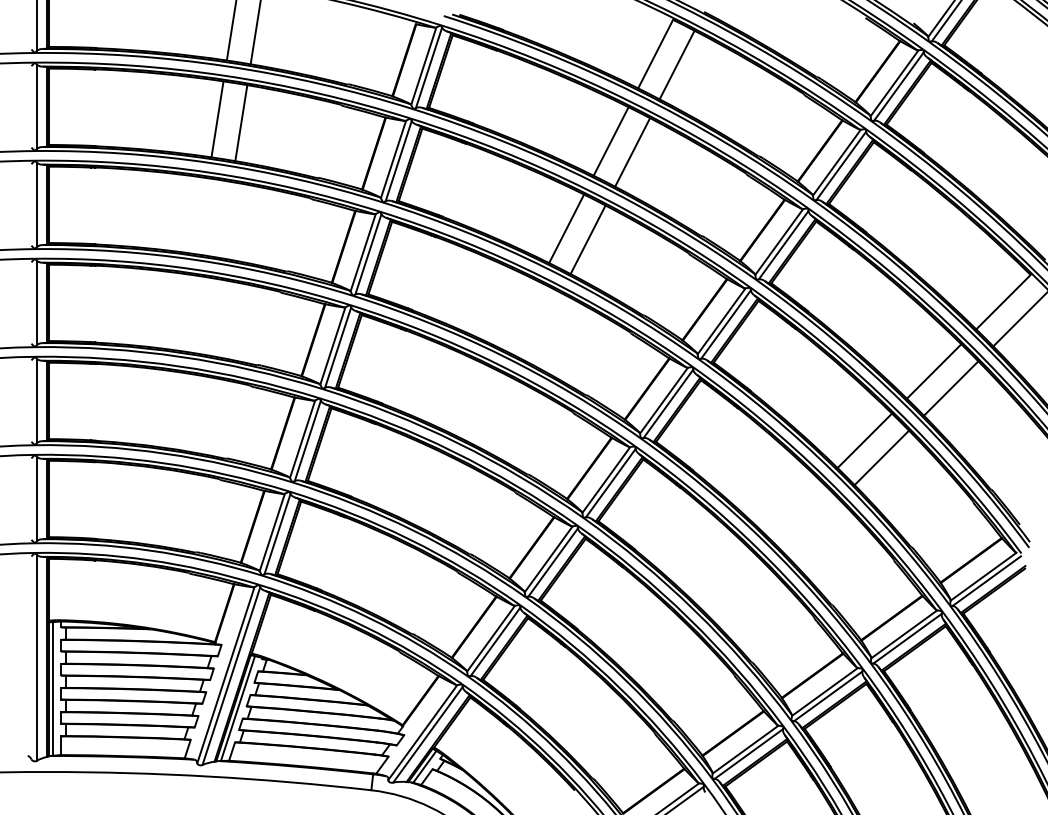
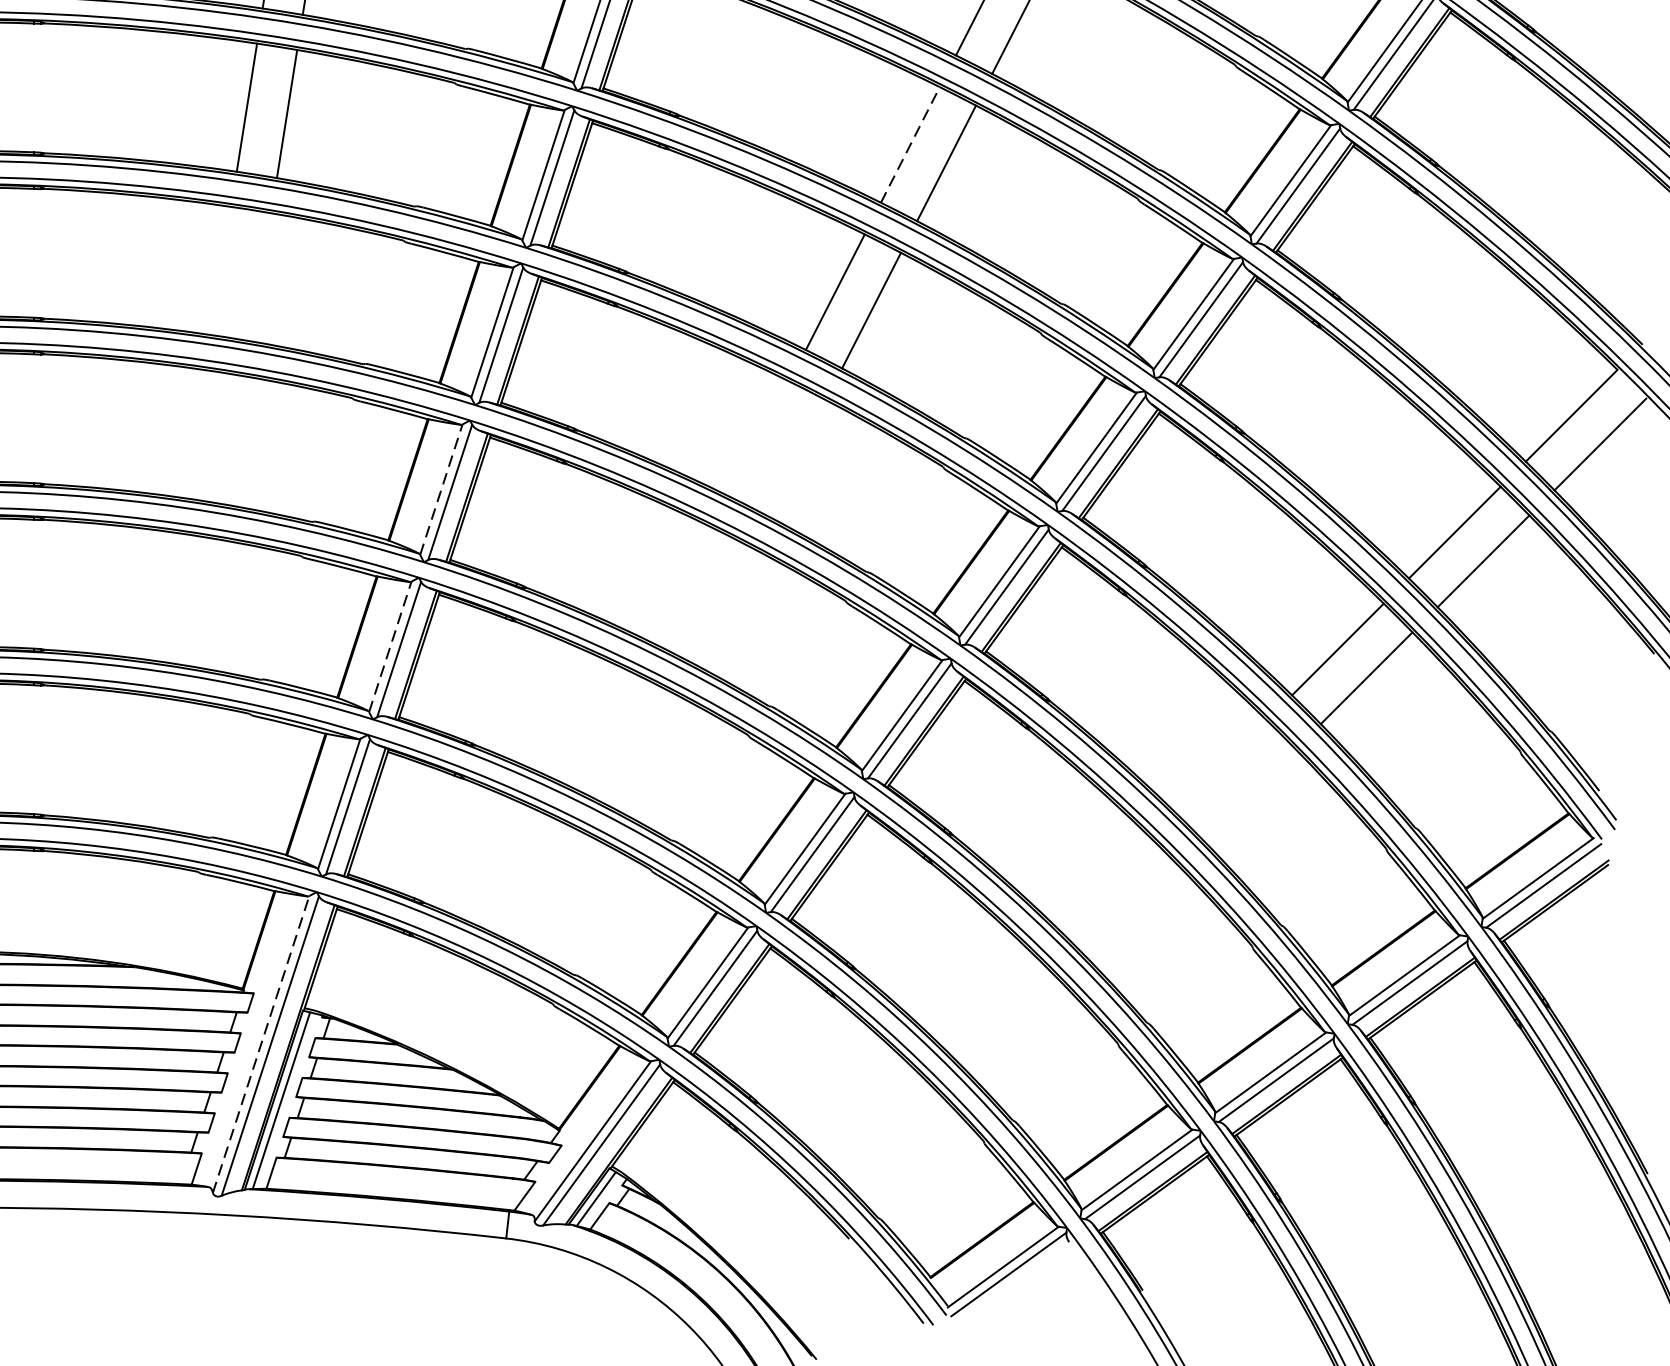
line: (611, 141) -> (910, 144), solid -> dashed
line: (332, 345) -> (440, 488), solid -> dashed
line: (302, 439) -> (390, 647), solid -> dashed
line: (225, 675) -> (260, 1045), solid -> dashed

